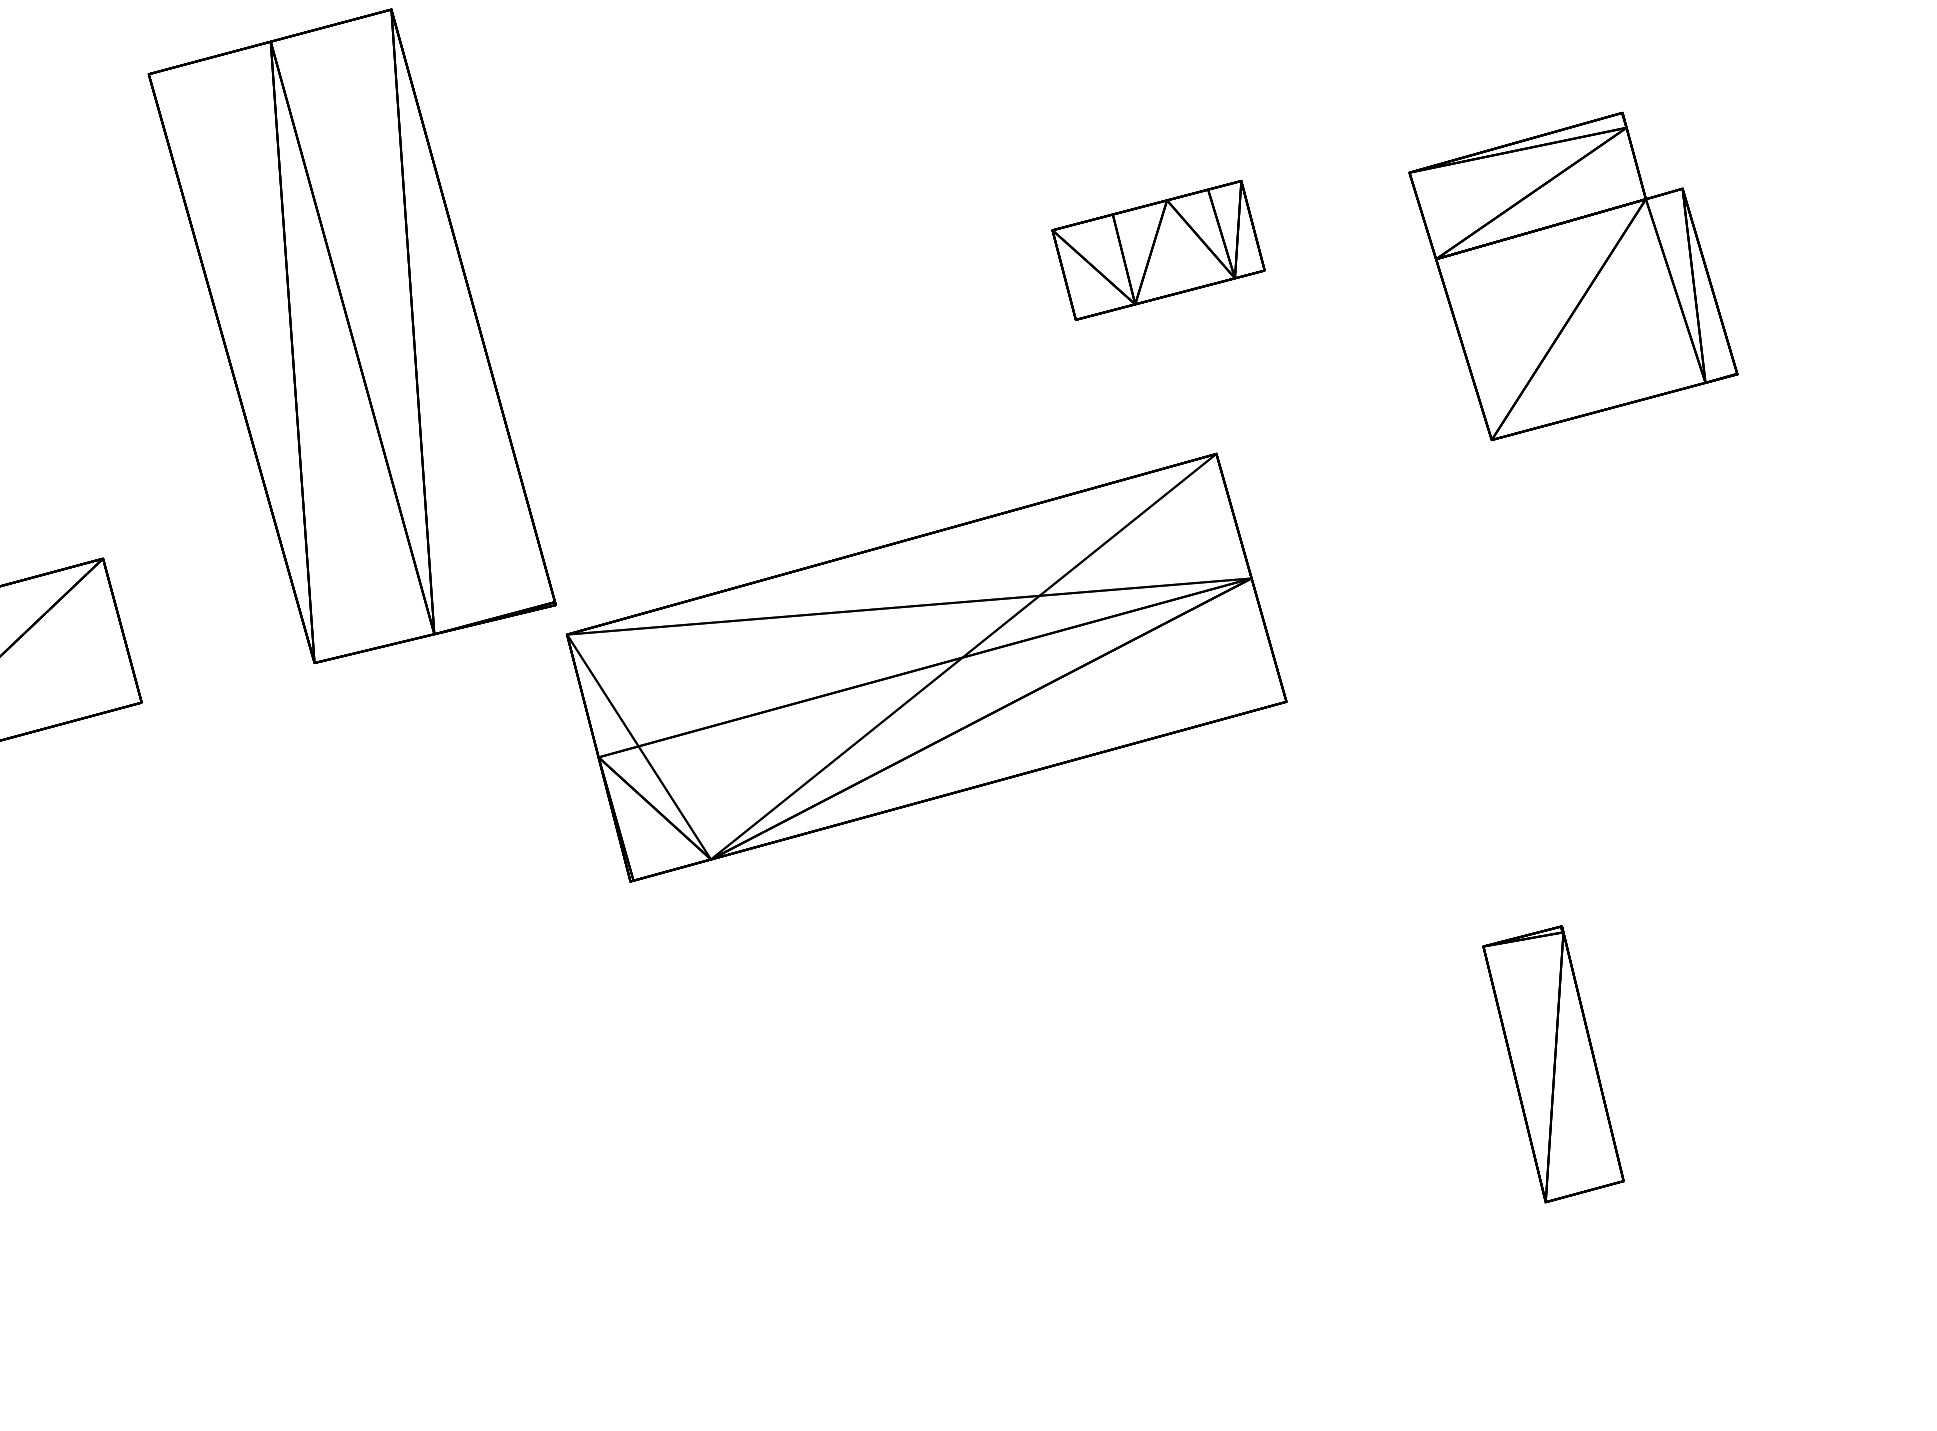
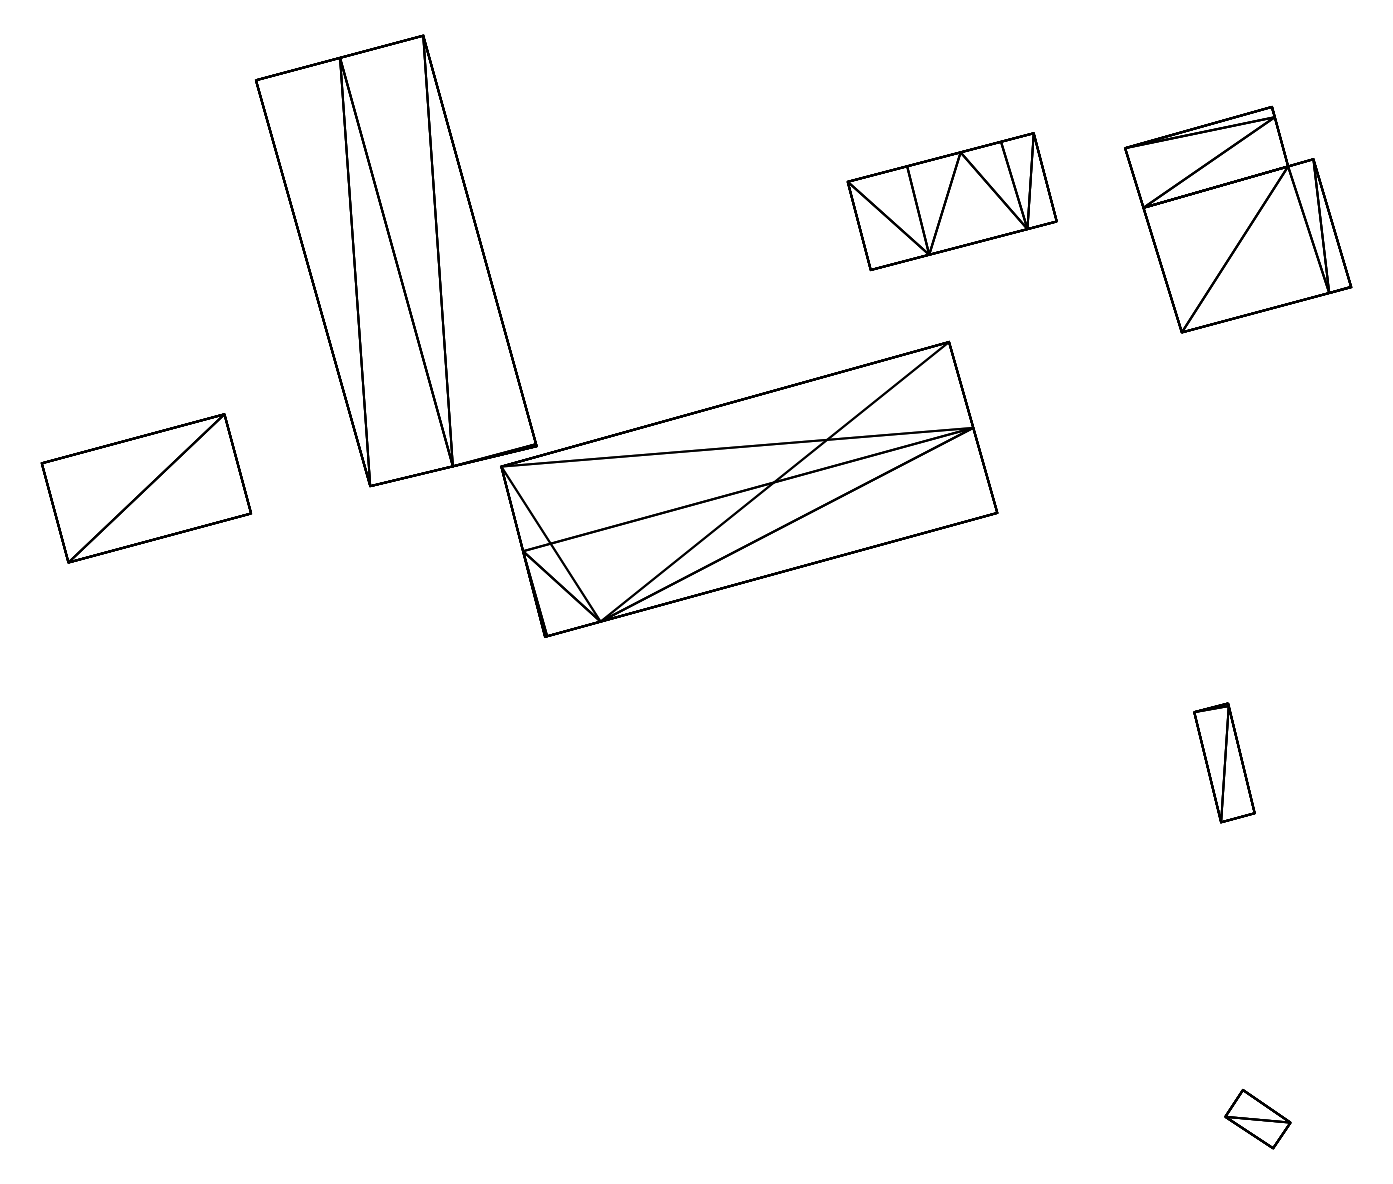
part: (1157, 250) -> (951, 201), size x1.43
part: (927, 666) -> (749, 488), moved
part: (1553, 1063) -> (1224, 762), size x0.62

